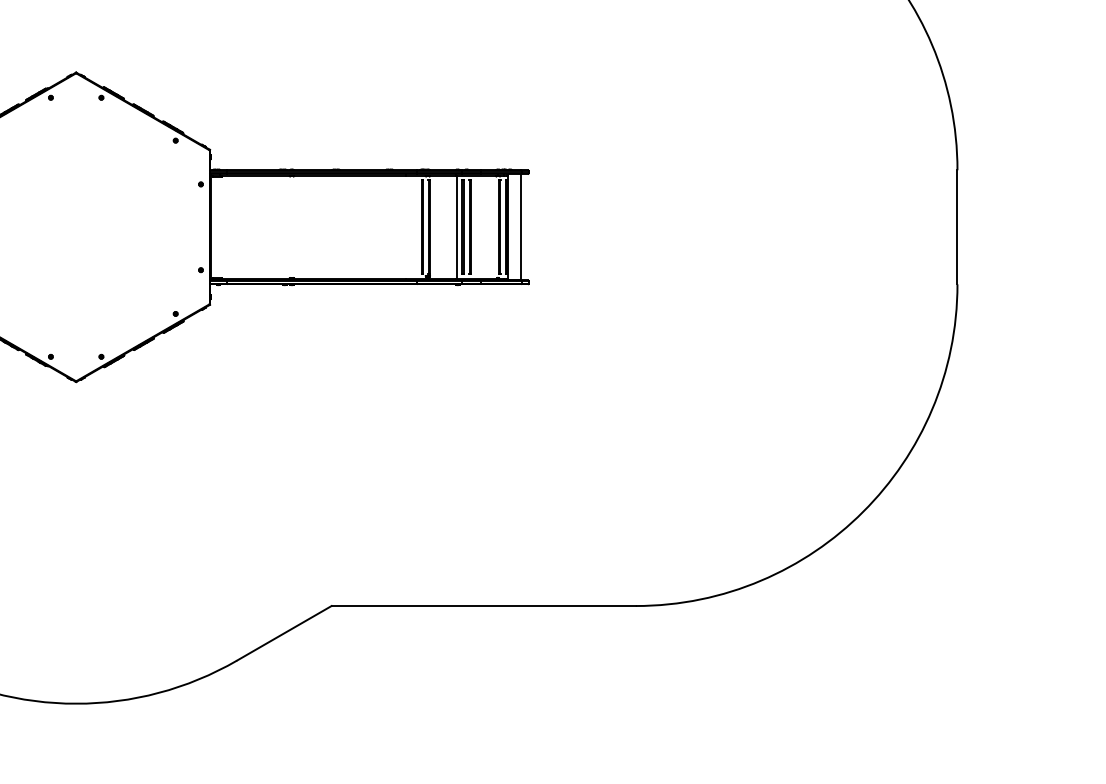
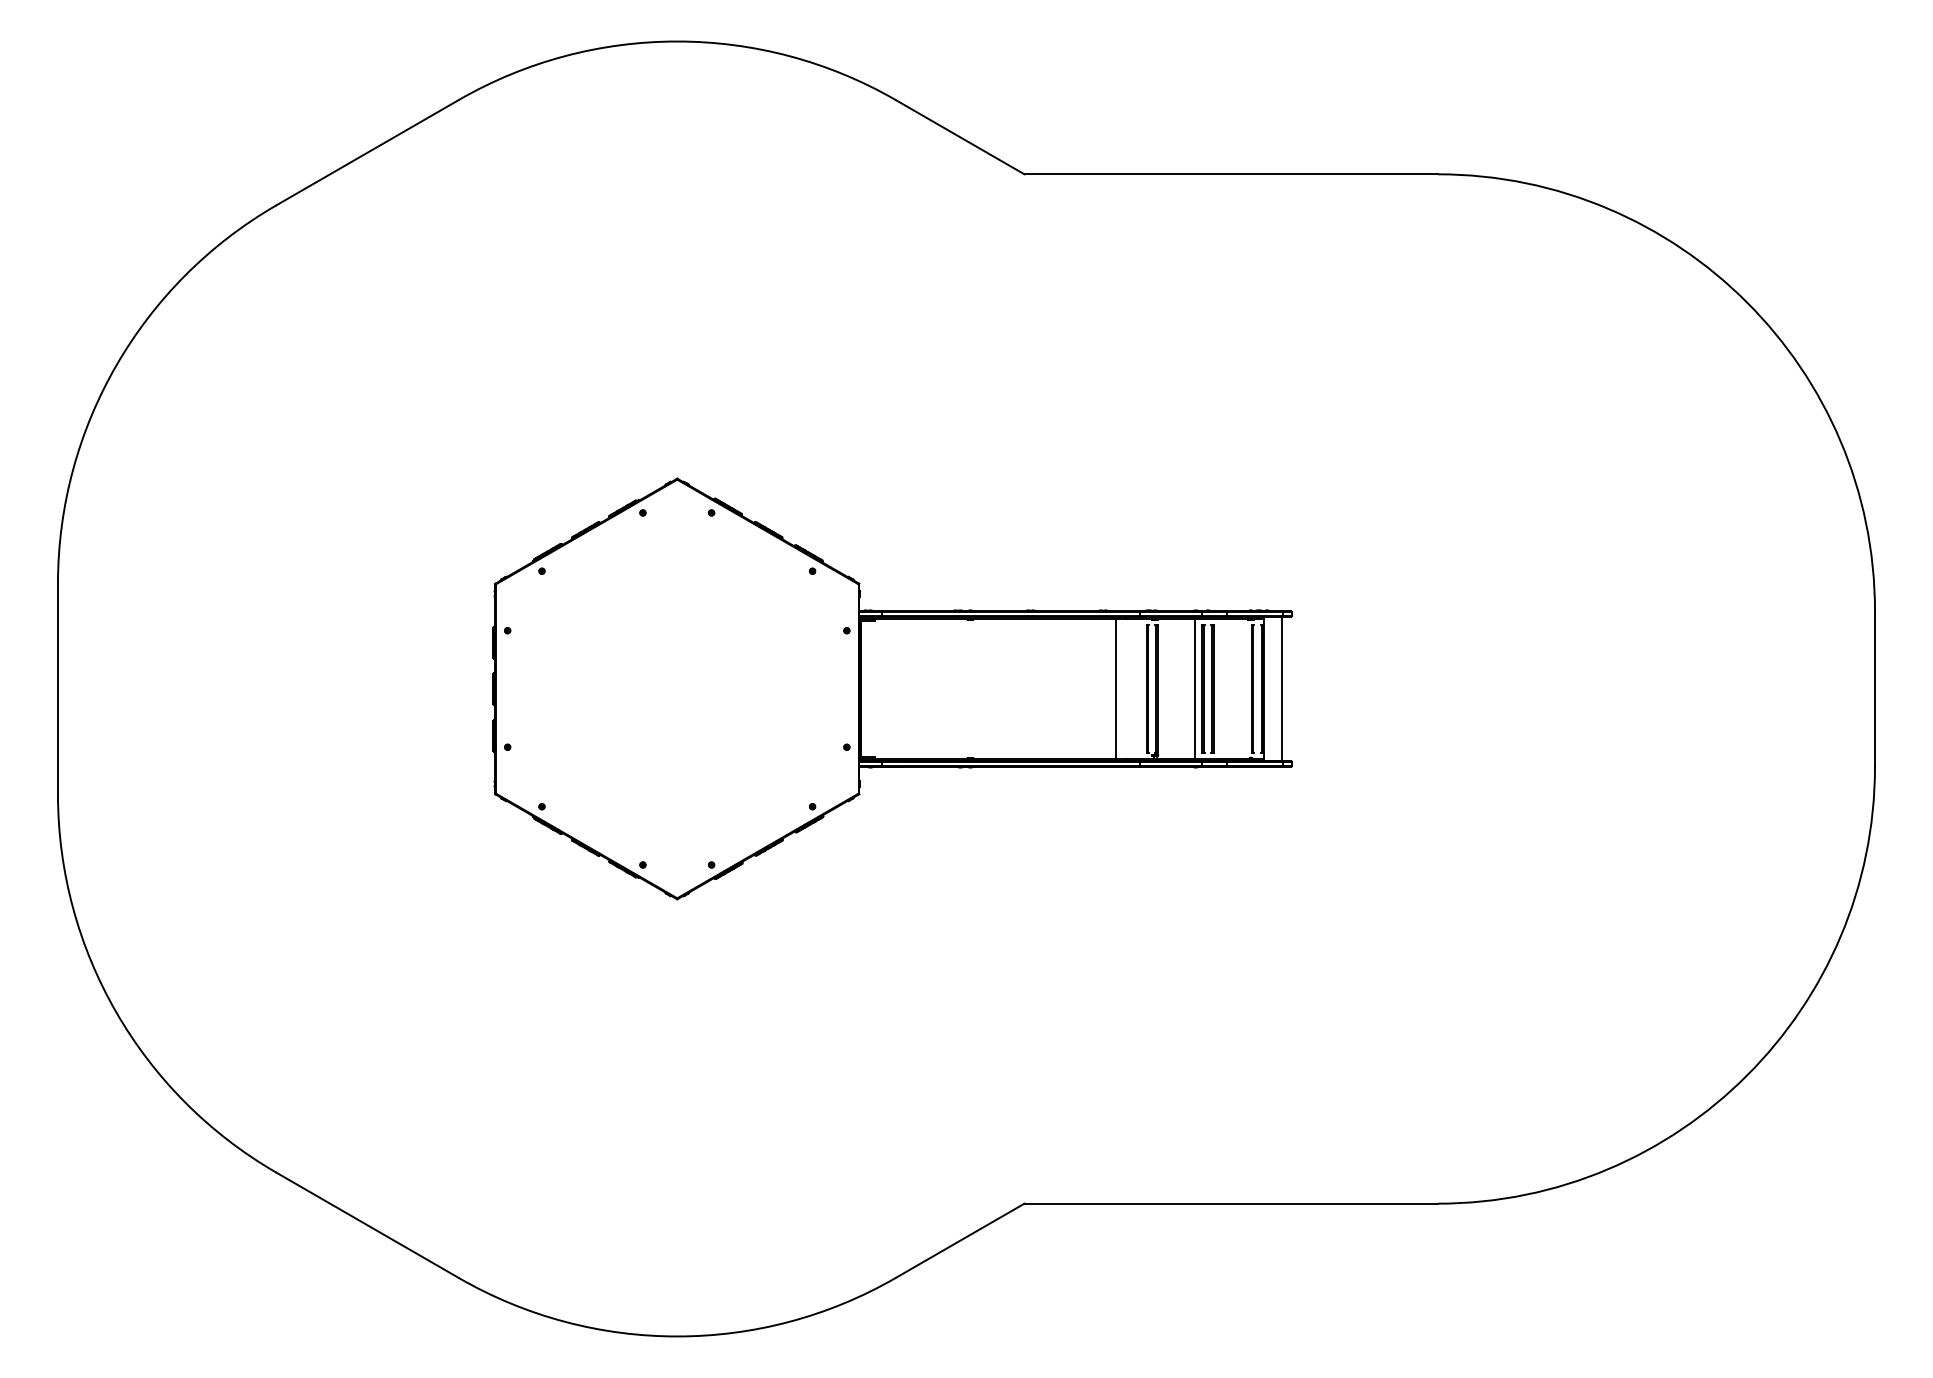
line: (398, 226) -> (1115, 688), added

